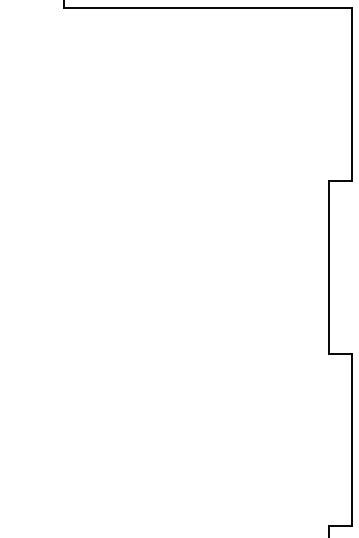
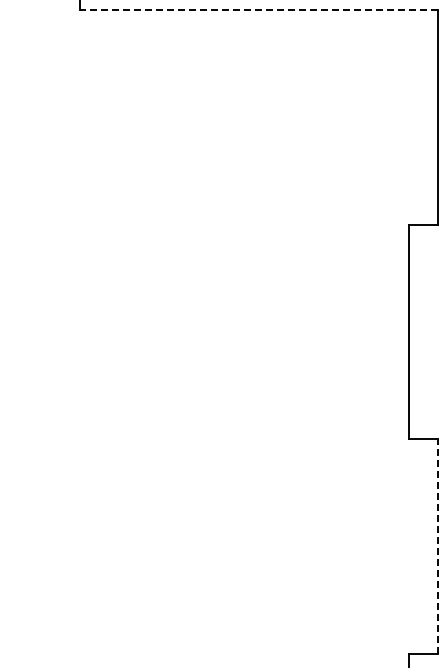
line: (208, 7) -> (258, 9), solid -> dashed
line: (352, 440) -> (437, 546), solid -> dashed

